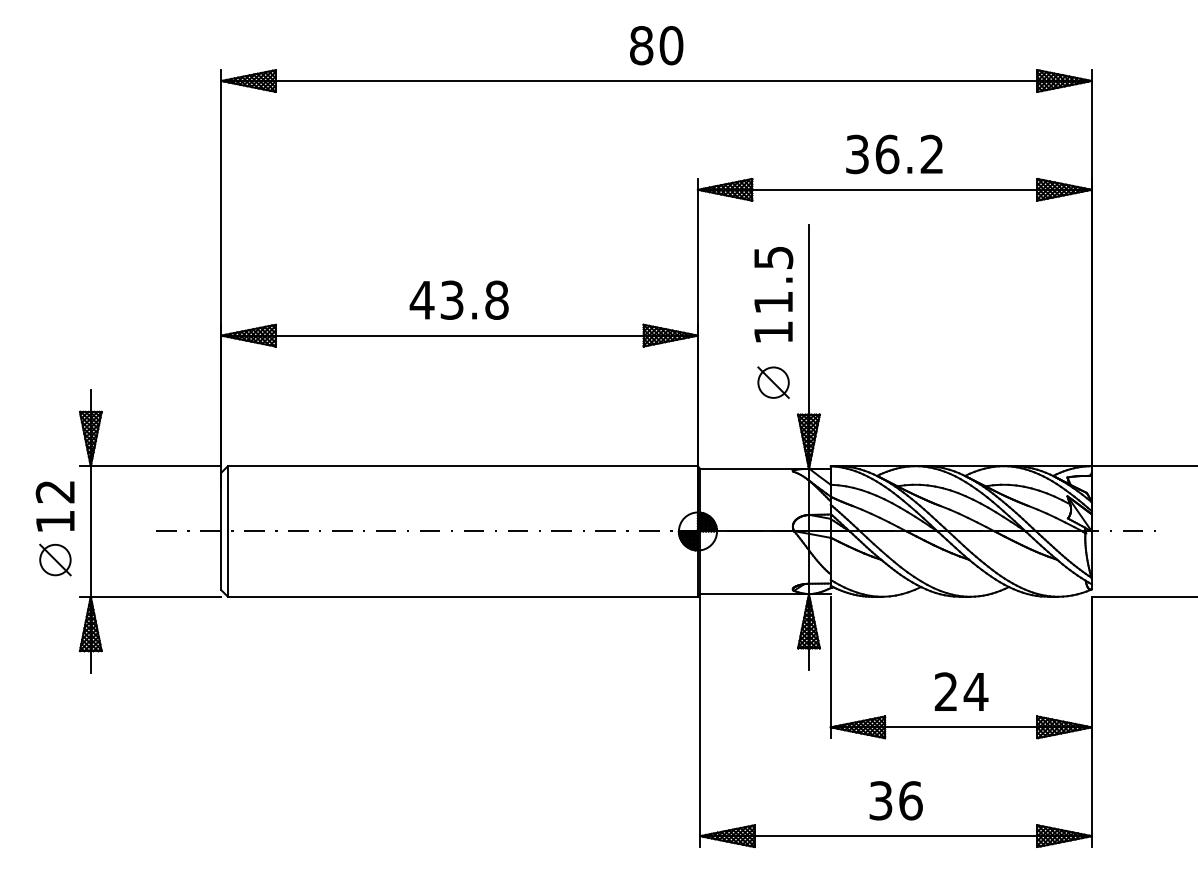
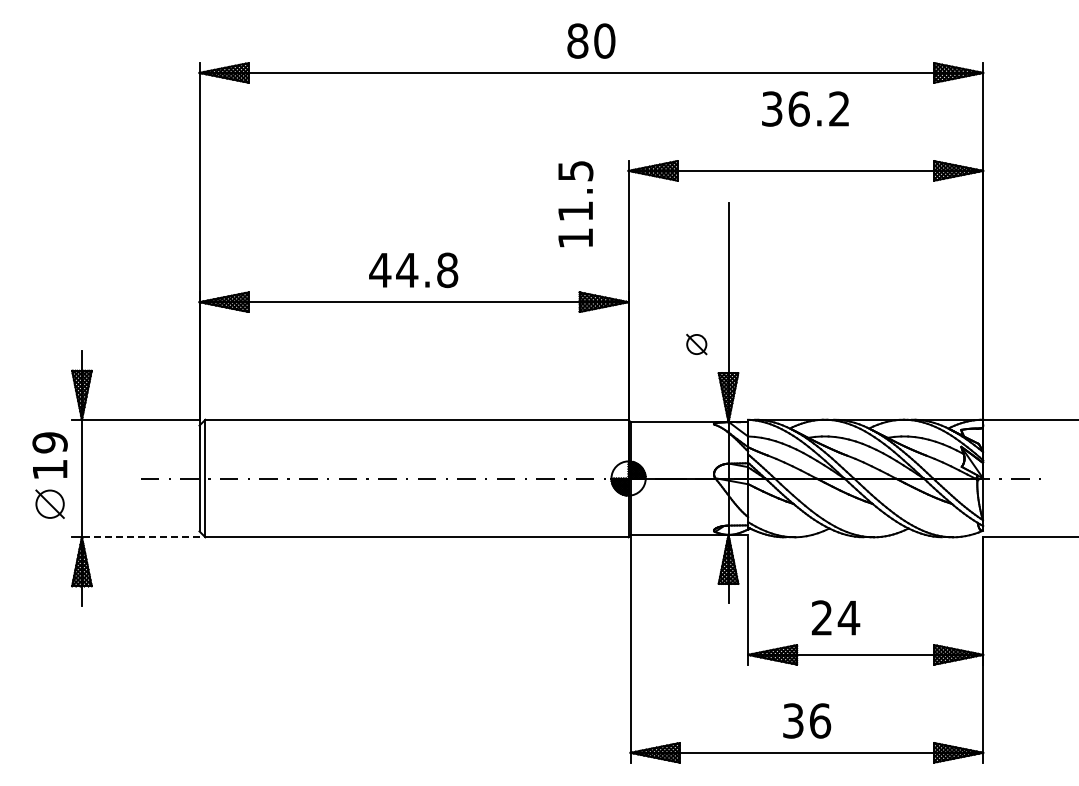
text: (894, 153) -> (805, 108), moved
text: (773, 294) -> (575, 204), moved
text: (452, 300) -> (407, 270), 43.8 -> 44.8
part: (773, 382) -> (696, 344), size x0.7
text: (54, 491) -> (49, 442), 12 -> 19
line: (155, 596) -> (140, 537), solid -> dashed
text: (962, 691) -> (836, 617), moved

